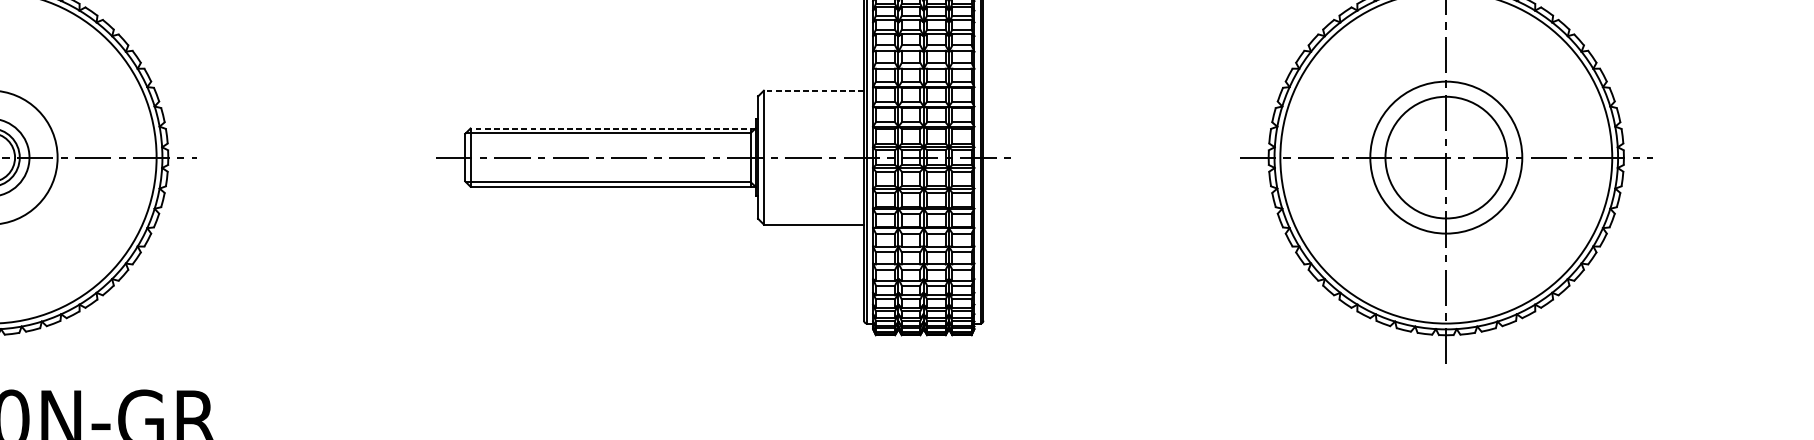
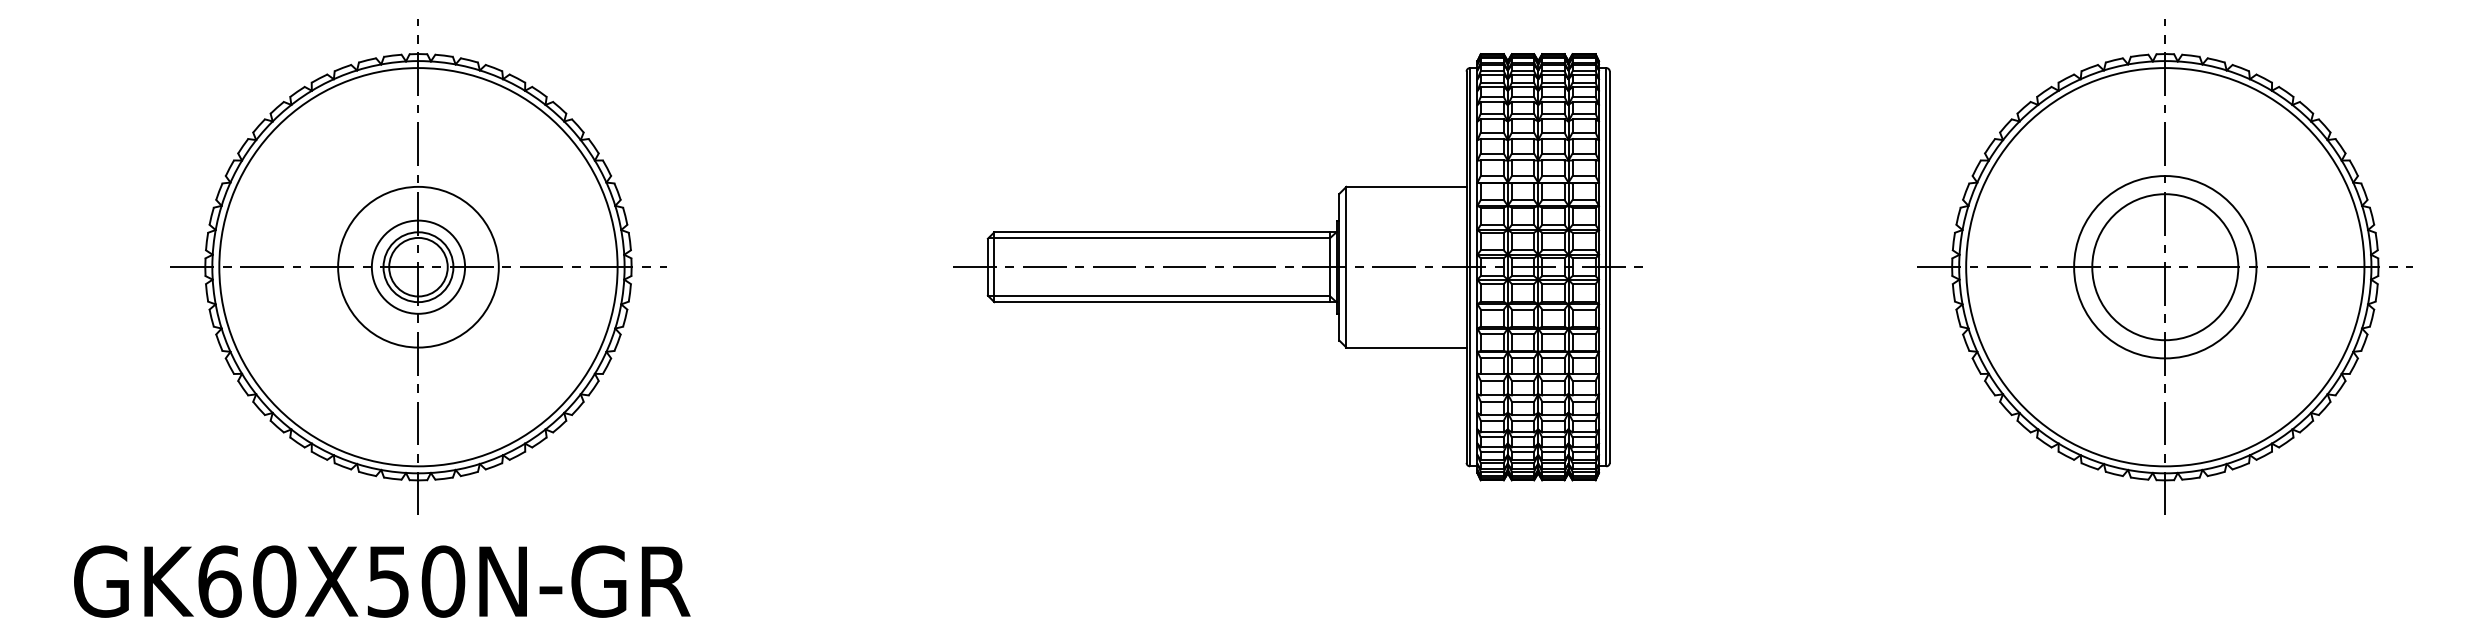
line: (813, 90) -> (1405, 186), dashed -> solid
line: (613, 128) -> (1165, 232), dashed -> solid

